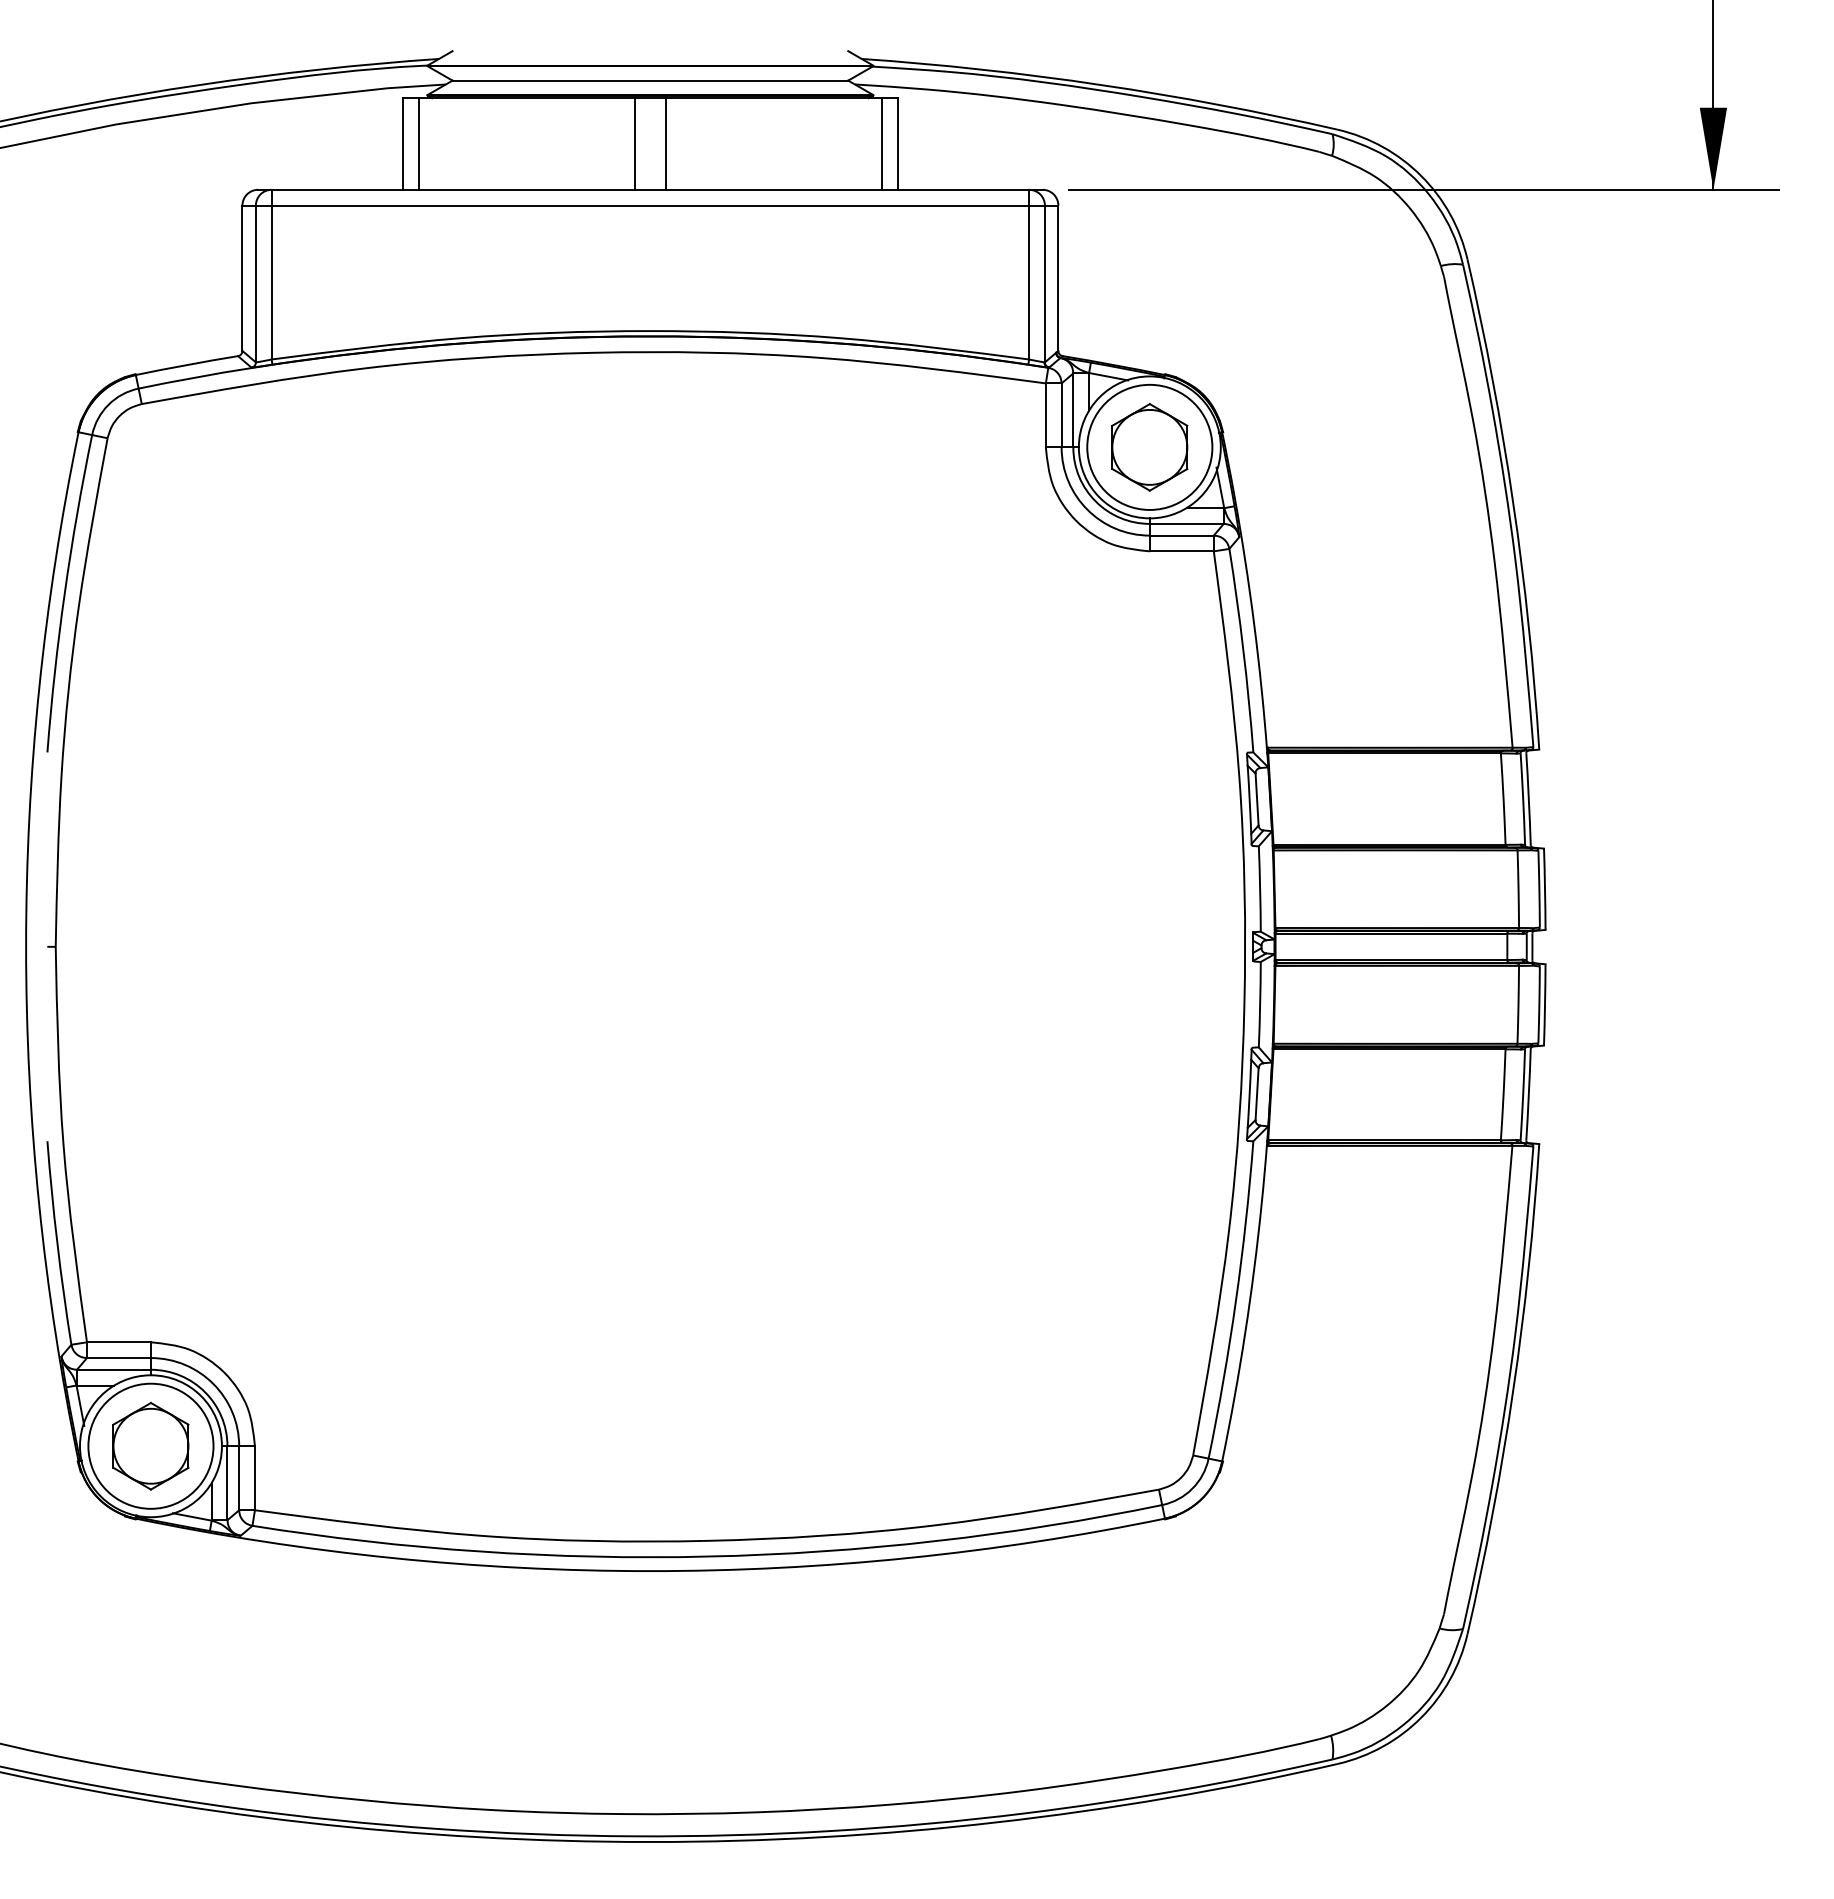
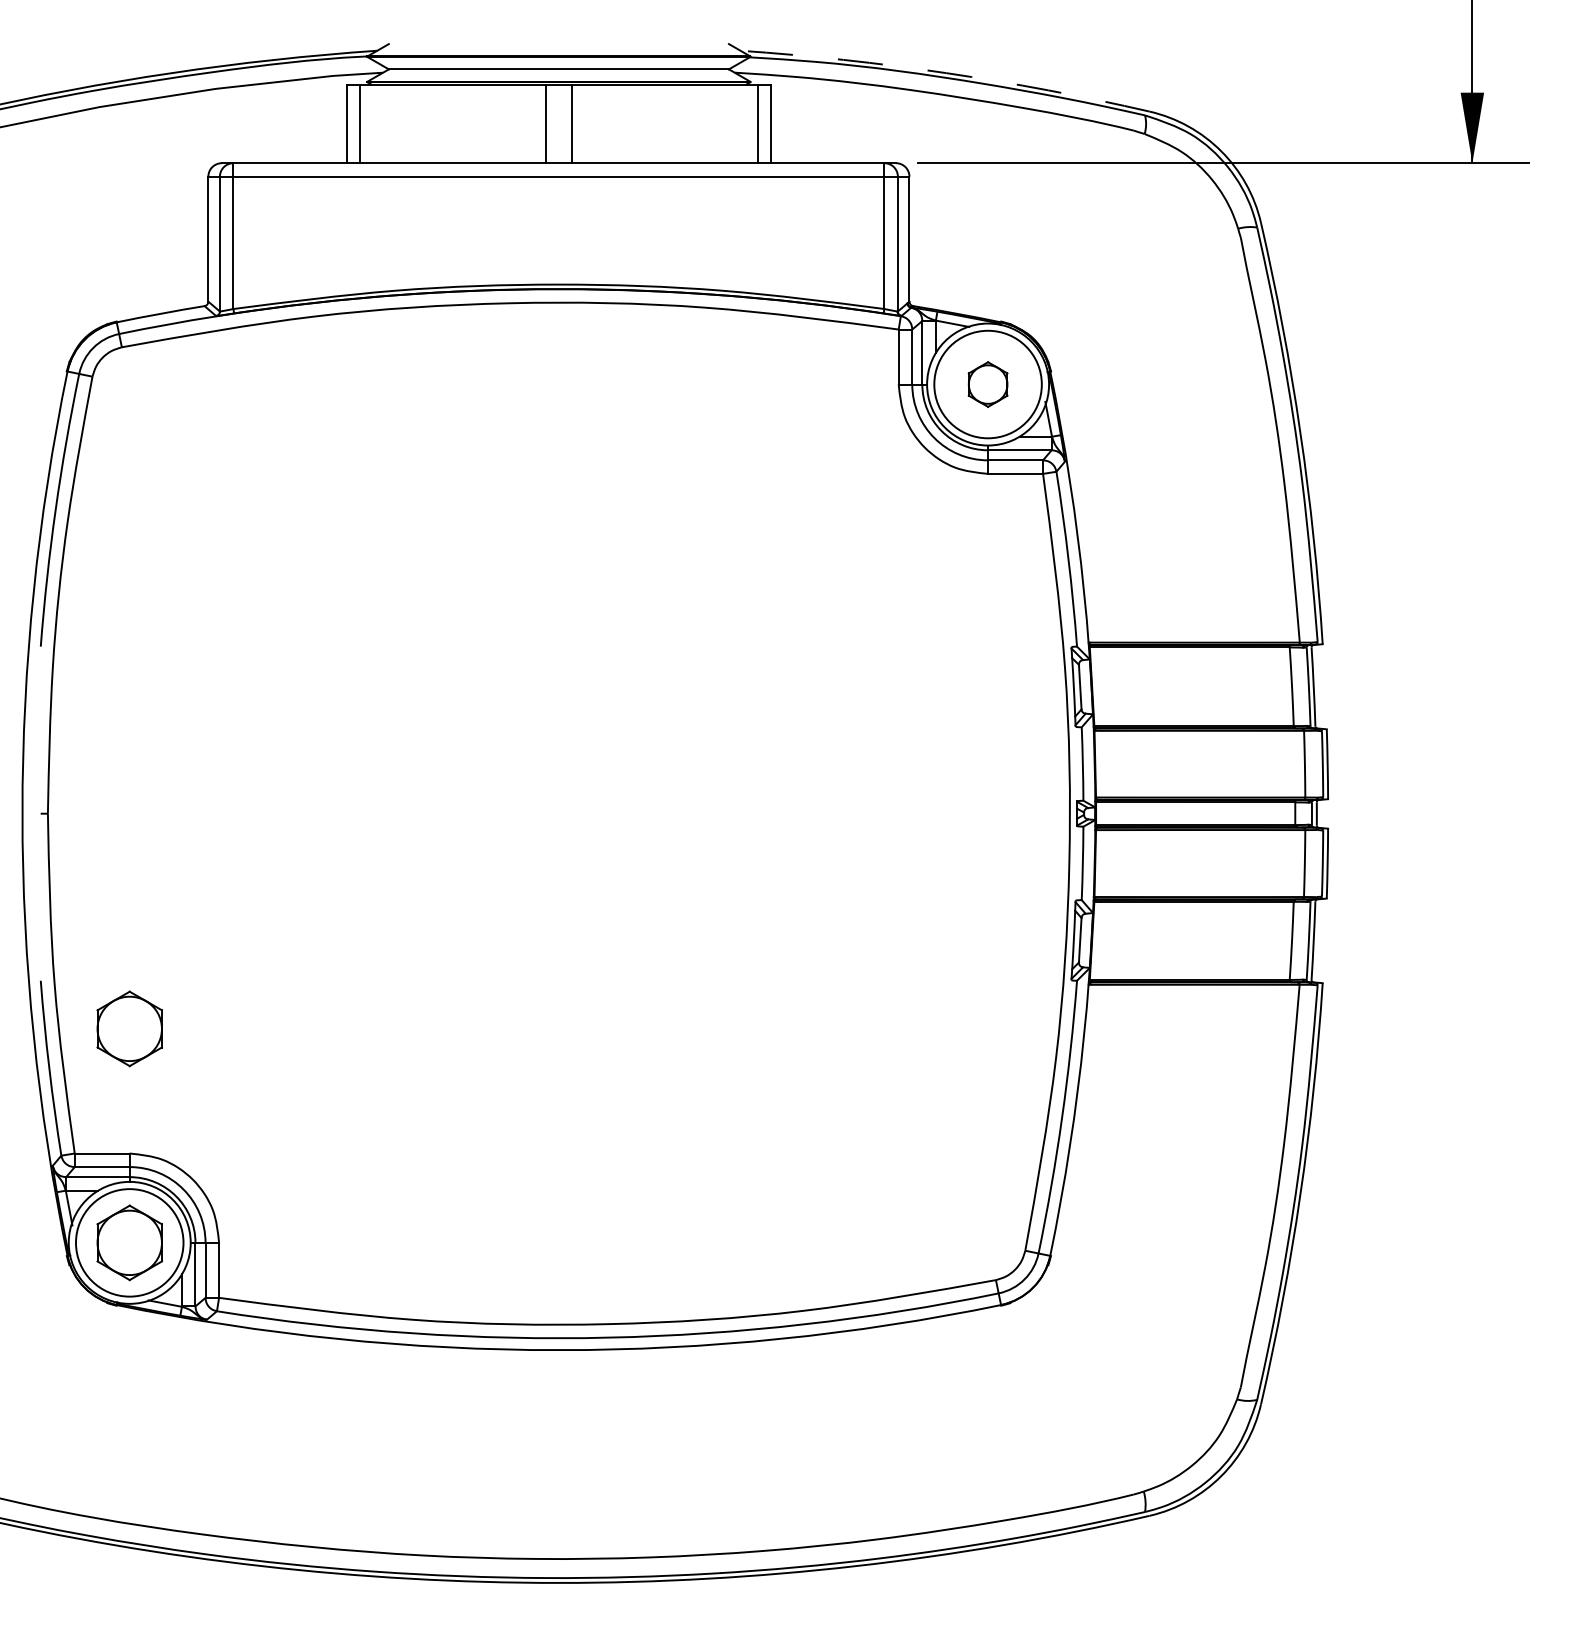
arc: (1101, 84) -> (946, 72), solid -> dashed
part: (1149, 447) -> (987, 384), size x0.6
part: (150, 1196) -> (129, 1028), added

